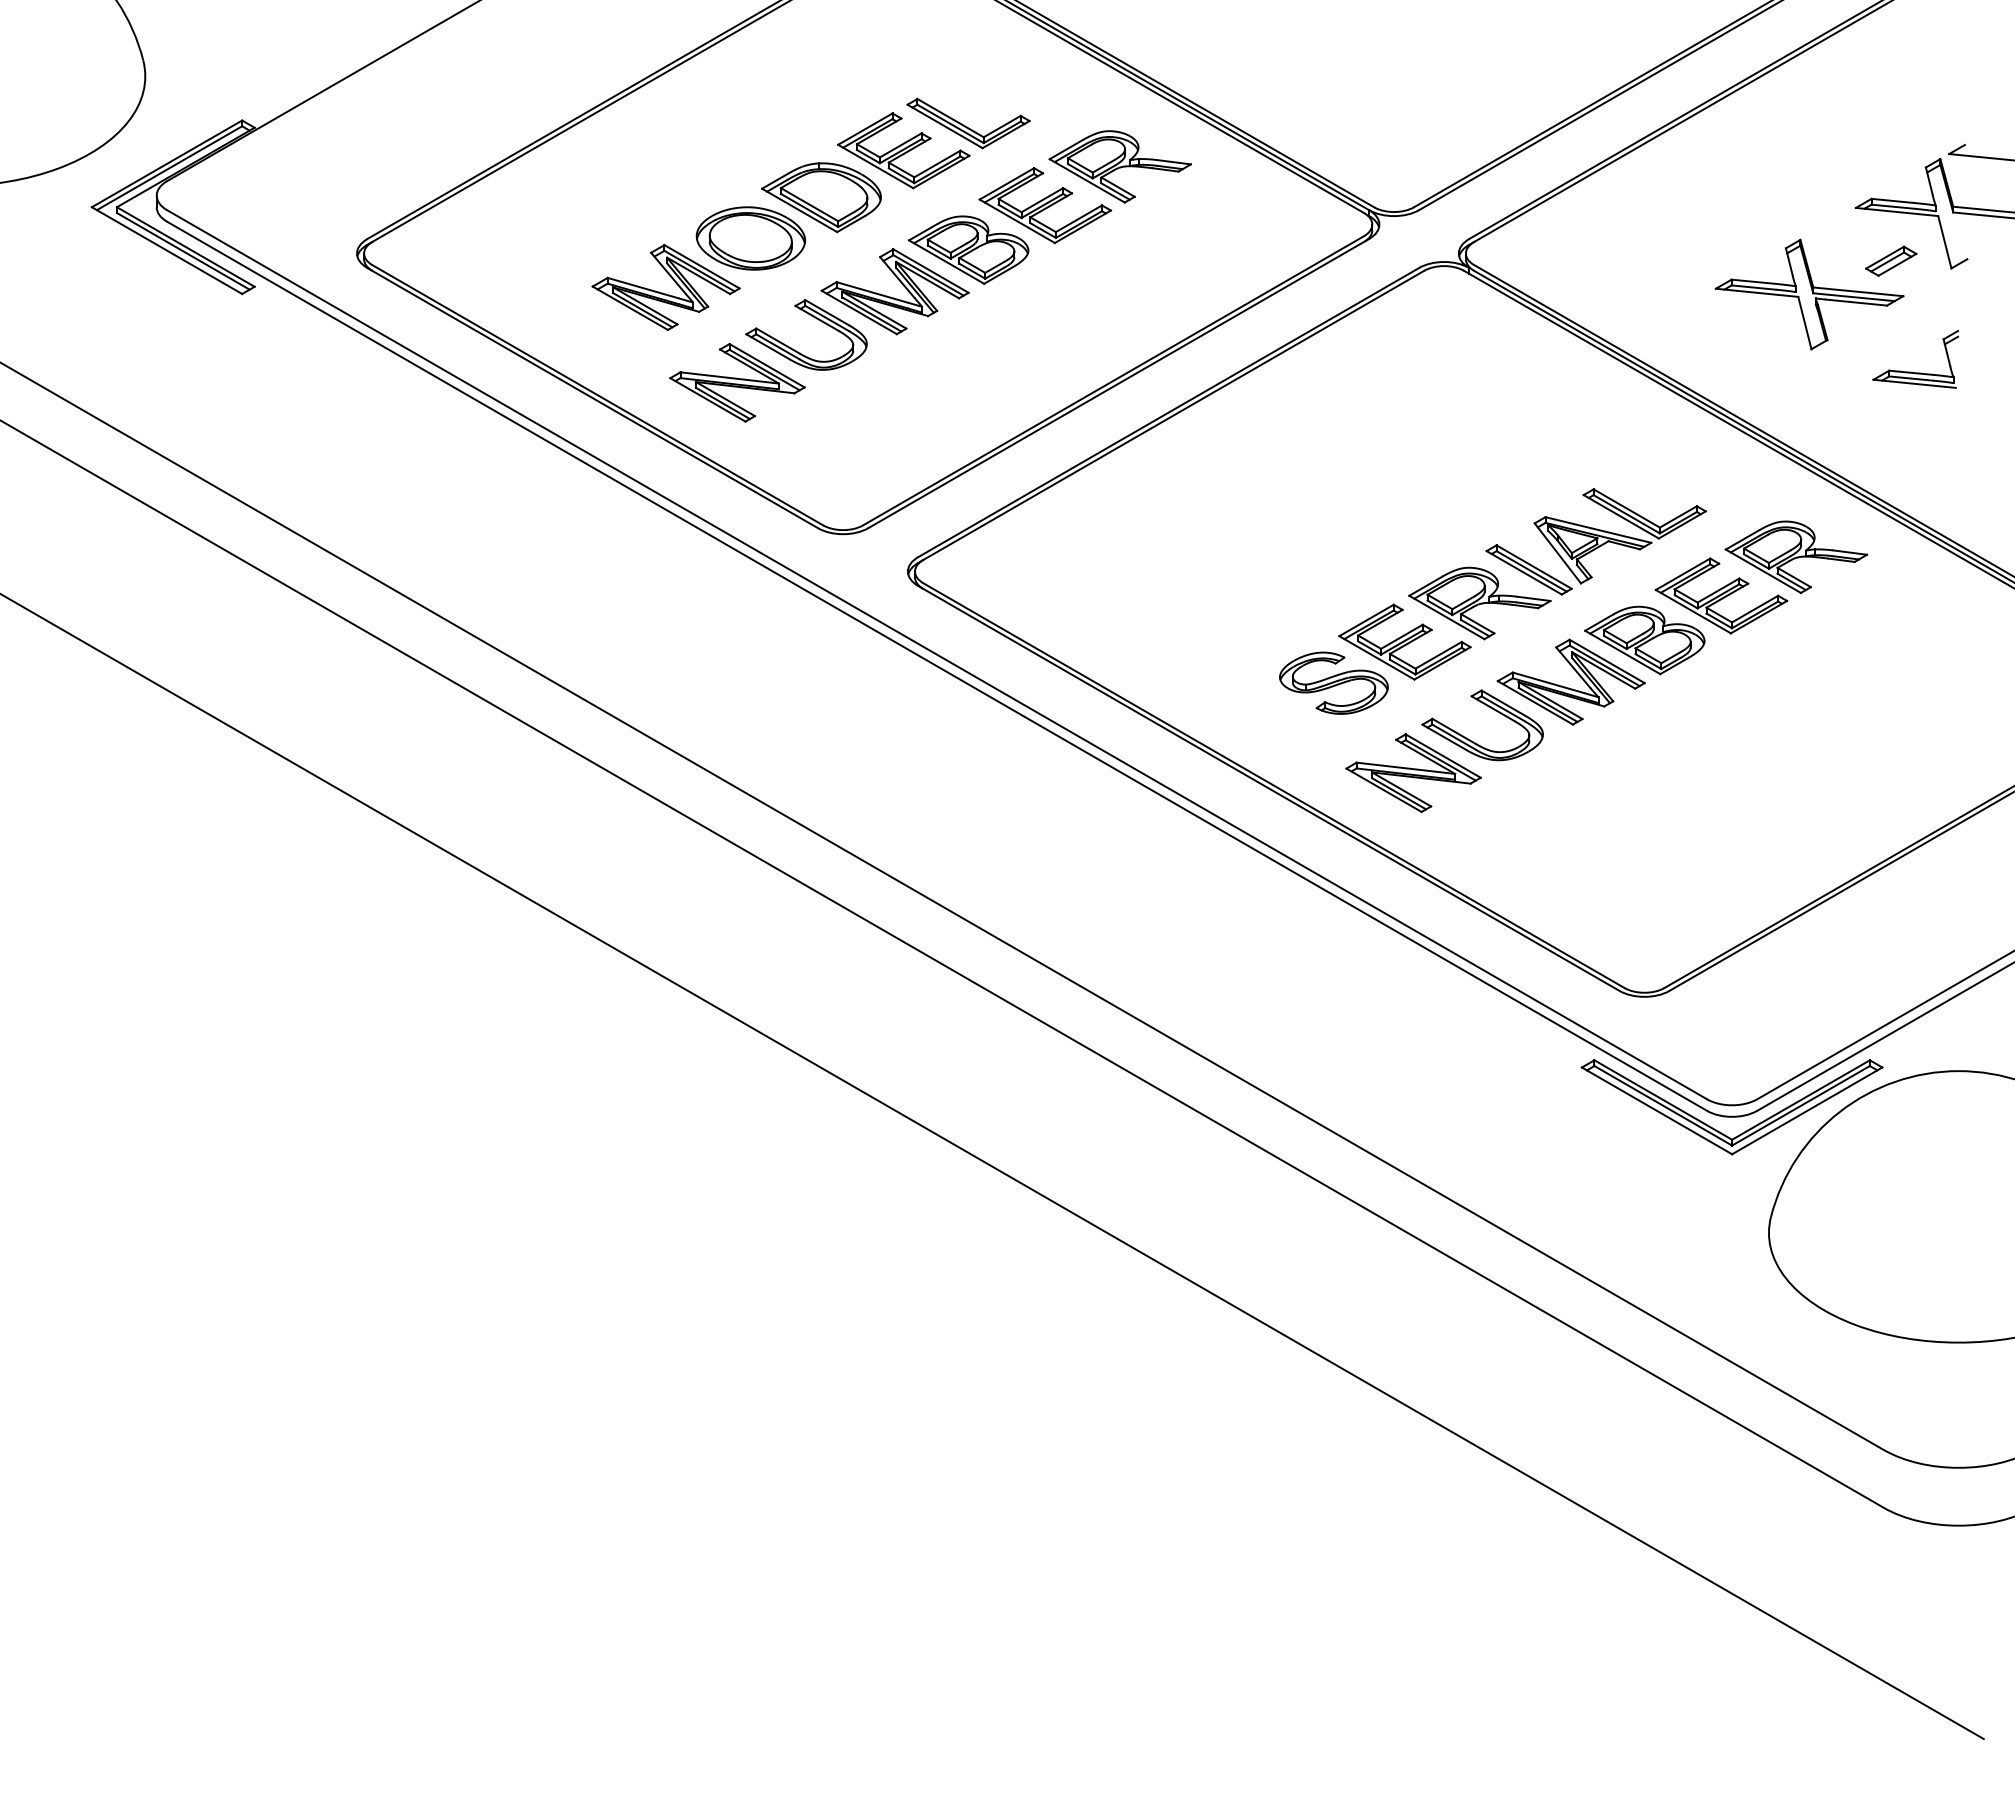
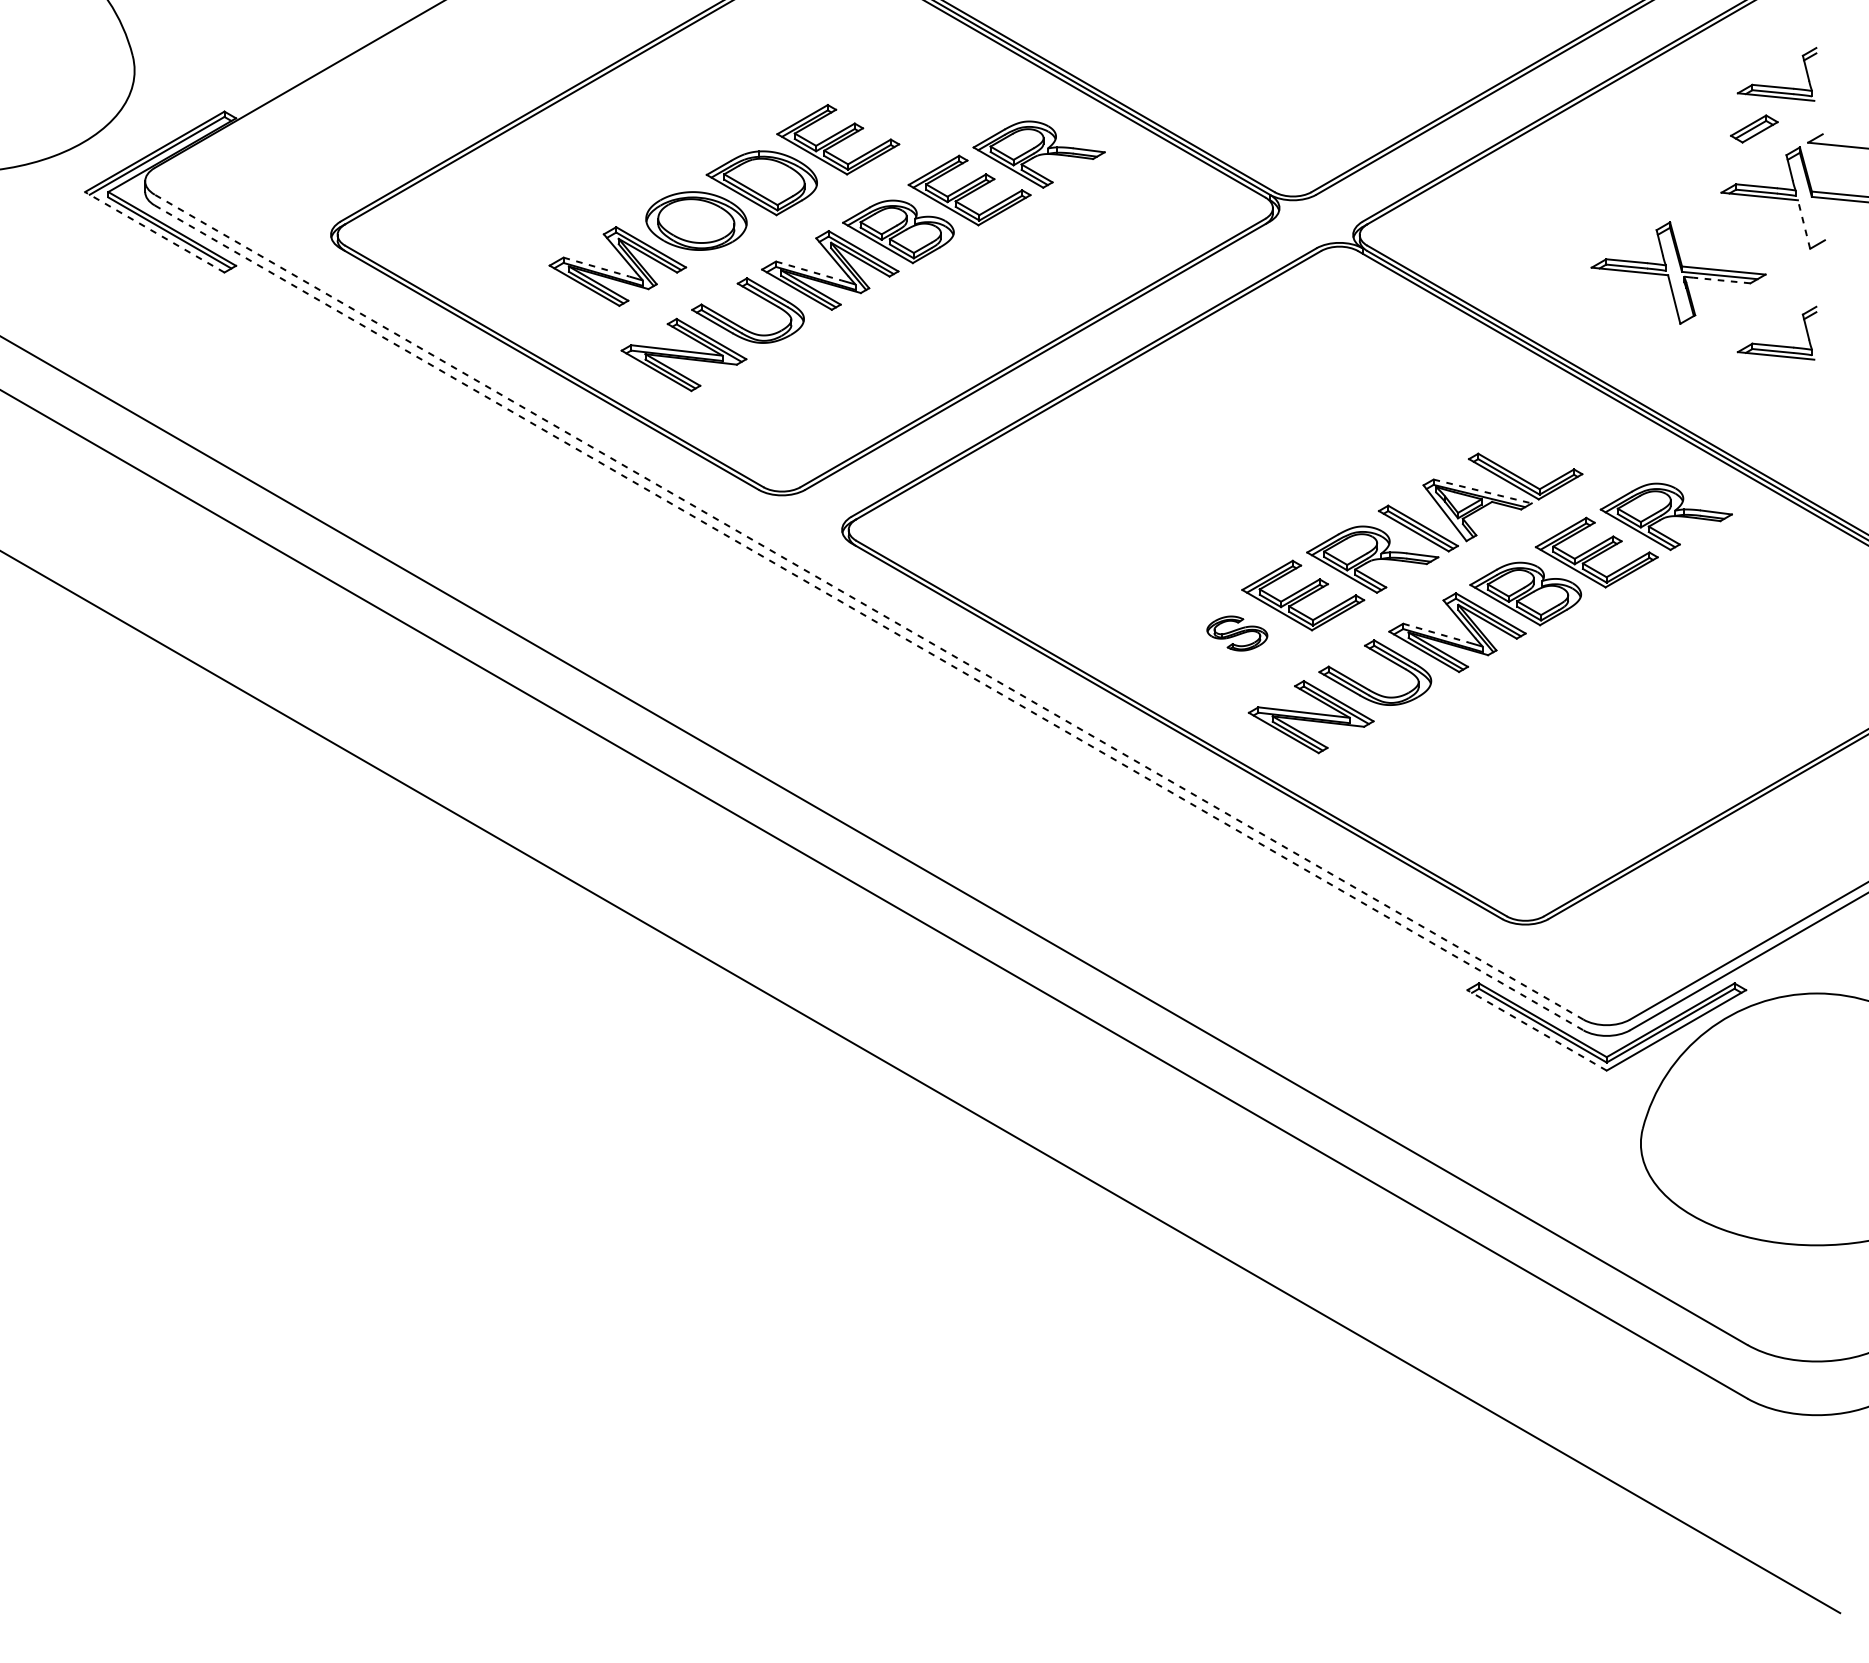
part: (1911, 92) -> (1773, 85), added
part: (968, 123) -> (898, 114), removed
line: (1944, 242) -> (1803, 224), solid -> dashed
line: (167, 250) -> (155, 232), solid -> dashed
part: (1891, 260) -> (1754, 128), moved
line: (643, 288) -> (596, 267), solid -> dashed
line: (872, 292) -> (809, 271), solid -> dashed
line: (1856, 302) -> (1722, 280), solid -> dashed
line: (1598, 530) -> (1482, 491), solid -> dashed
line: (936, 654) -> (868, 606), solid -> dashed
line: (937, 666) -> (869, 618), solid -> dashed
part: (1333, 682) -> (1236, 632), size x0.6
line: (1548, 682) -> (1436, 632), solid -> dashed
line: (1657, 1110) -> (1537, 1030), solid -> dashed

